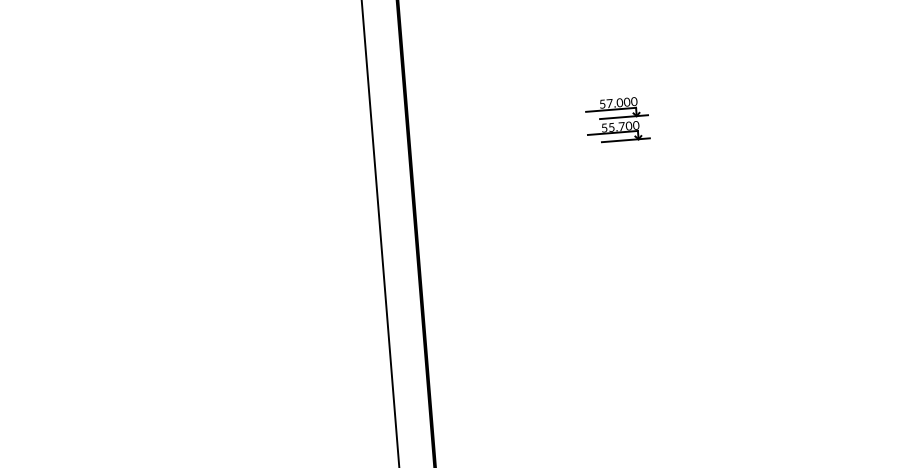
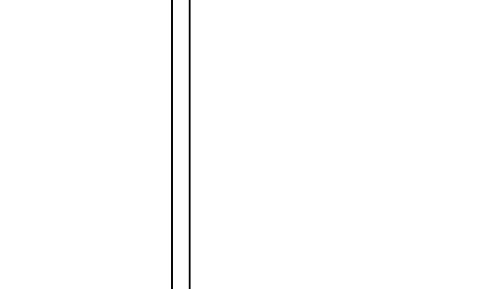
part: (618, 121) -> (295, 55), removed

